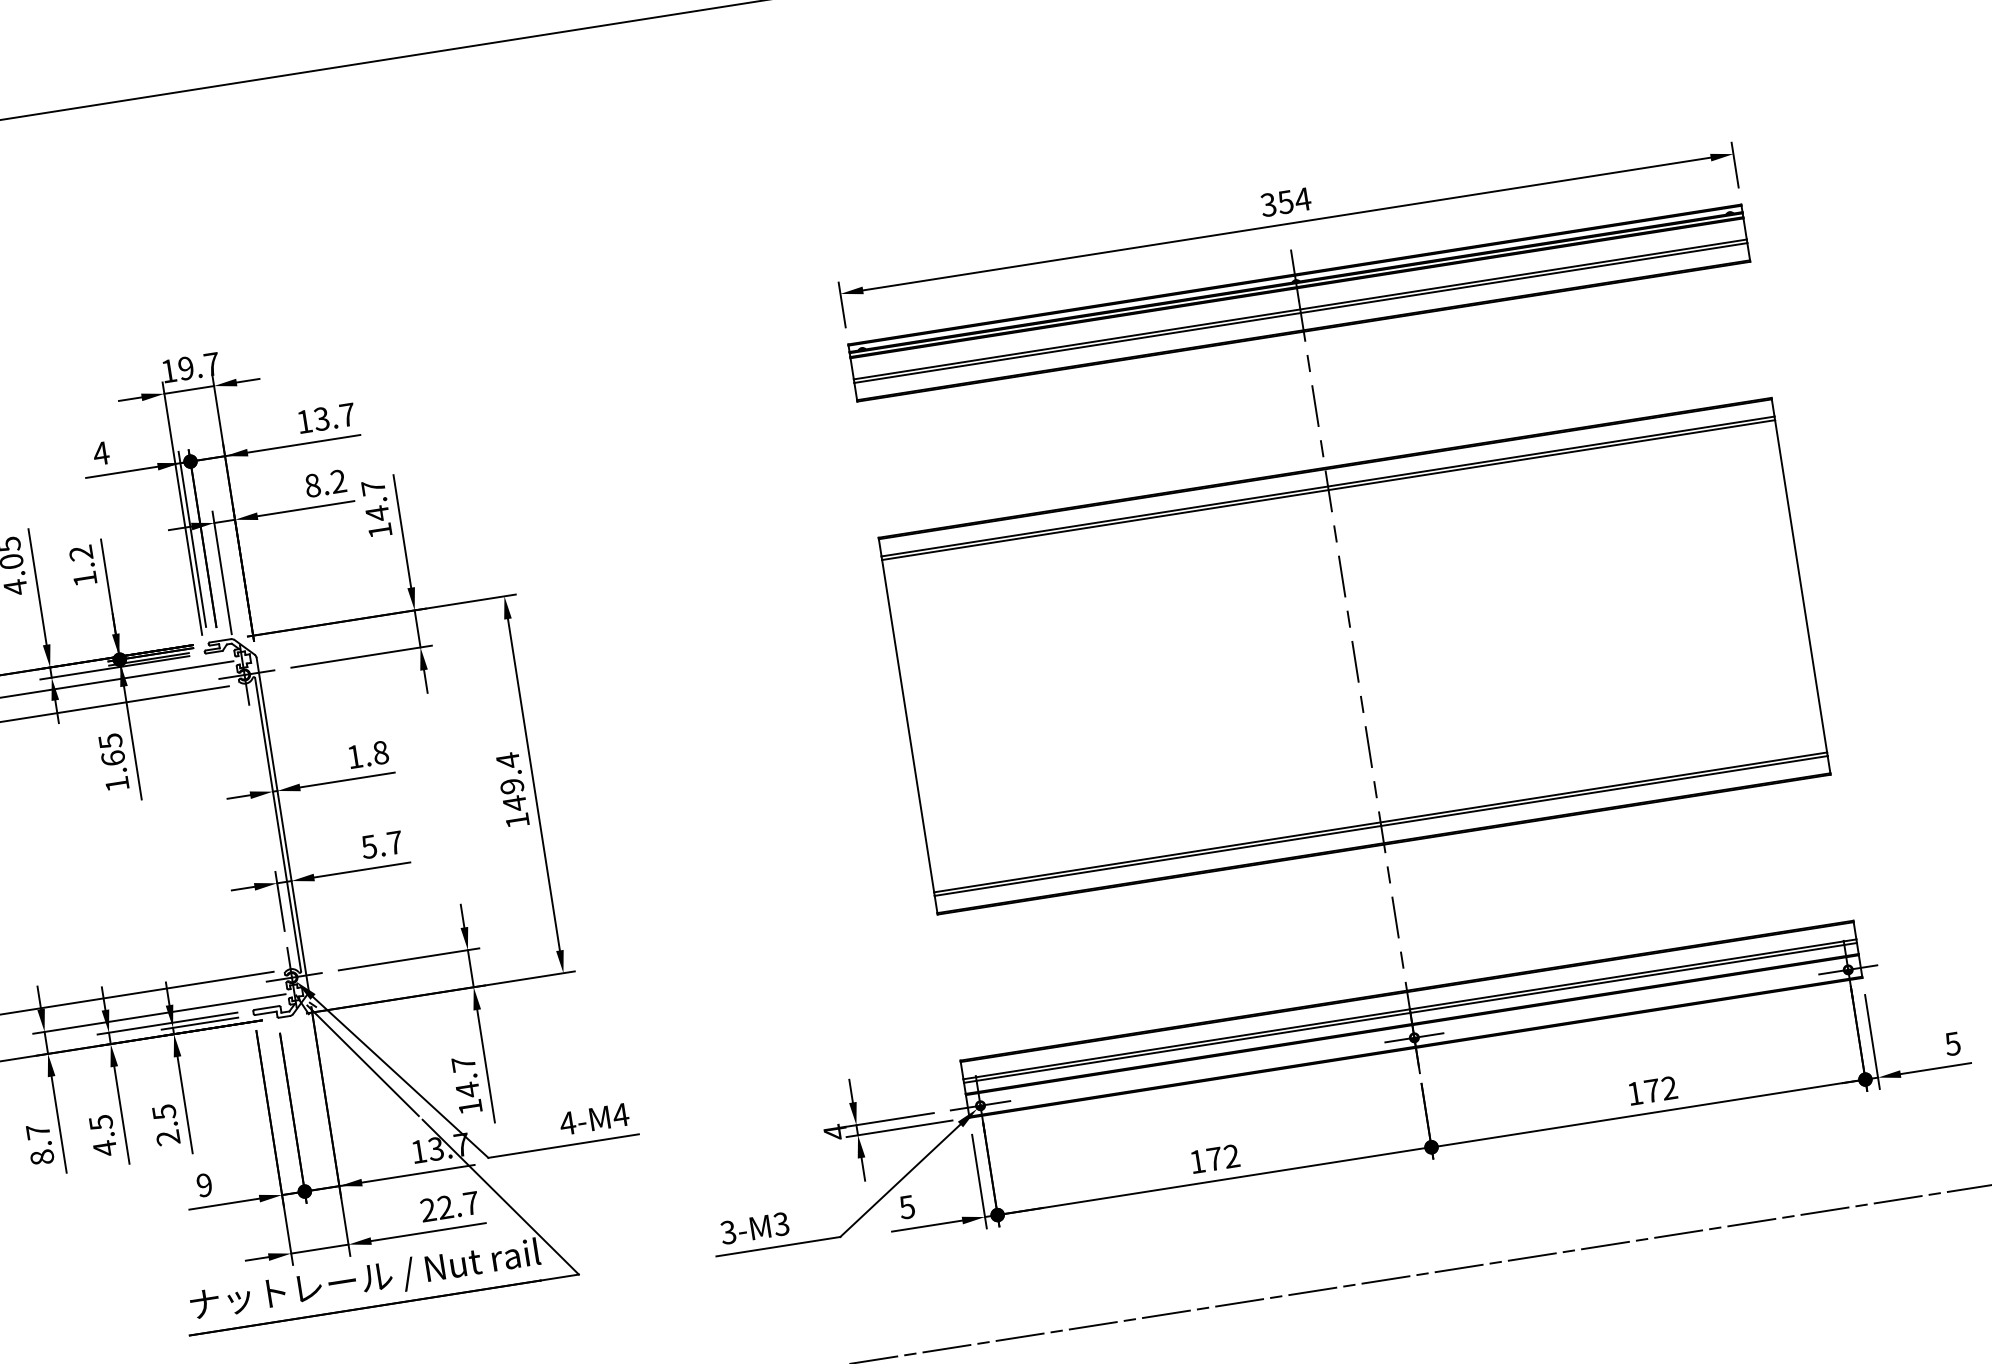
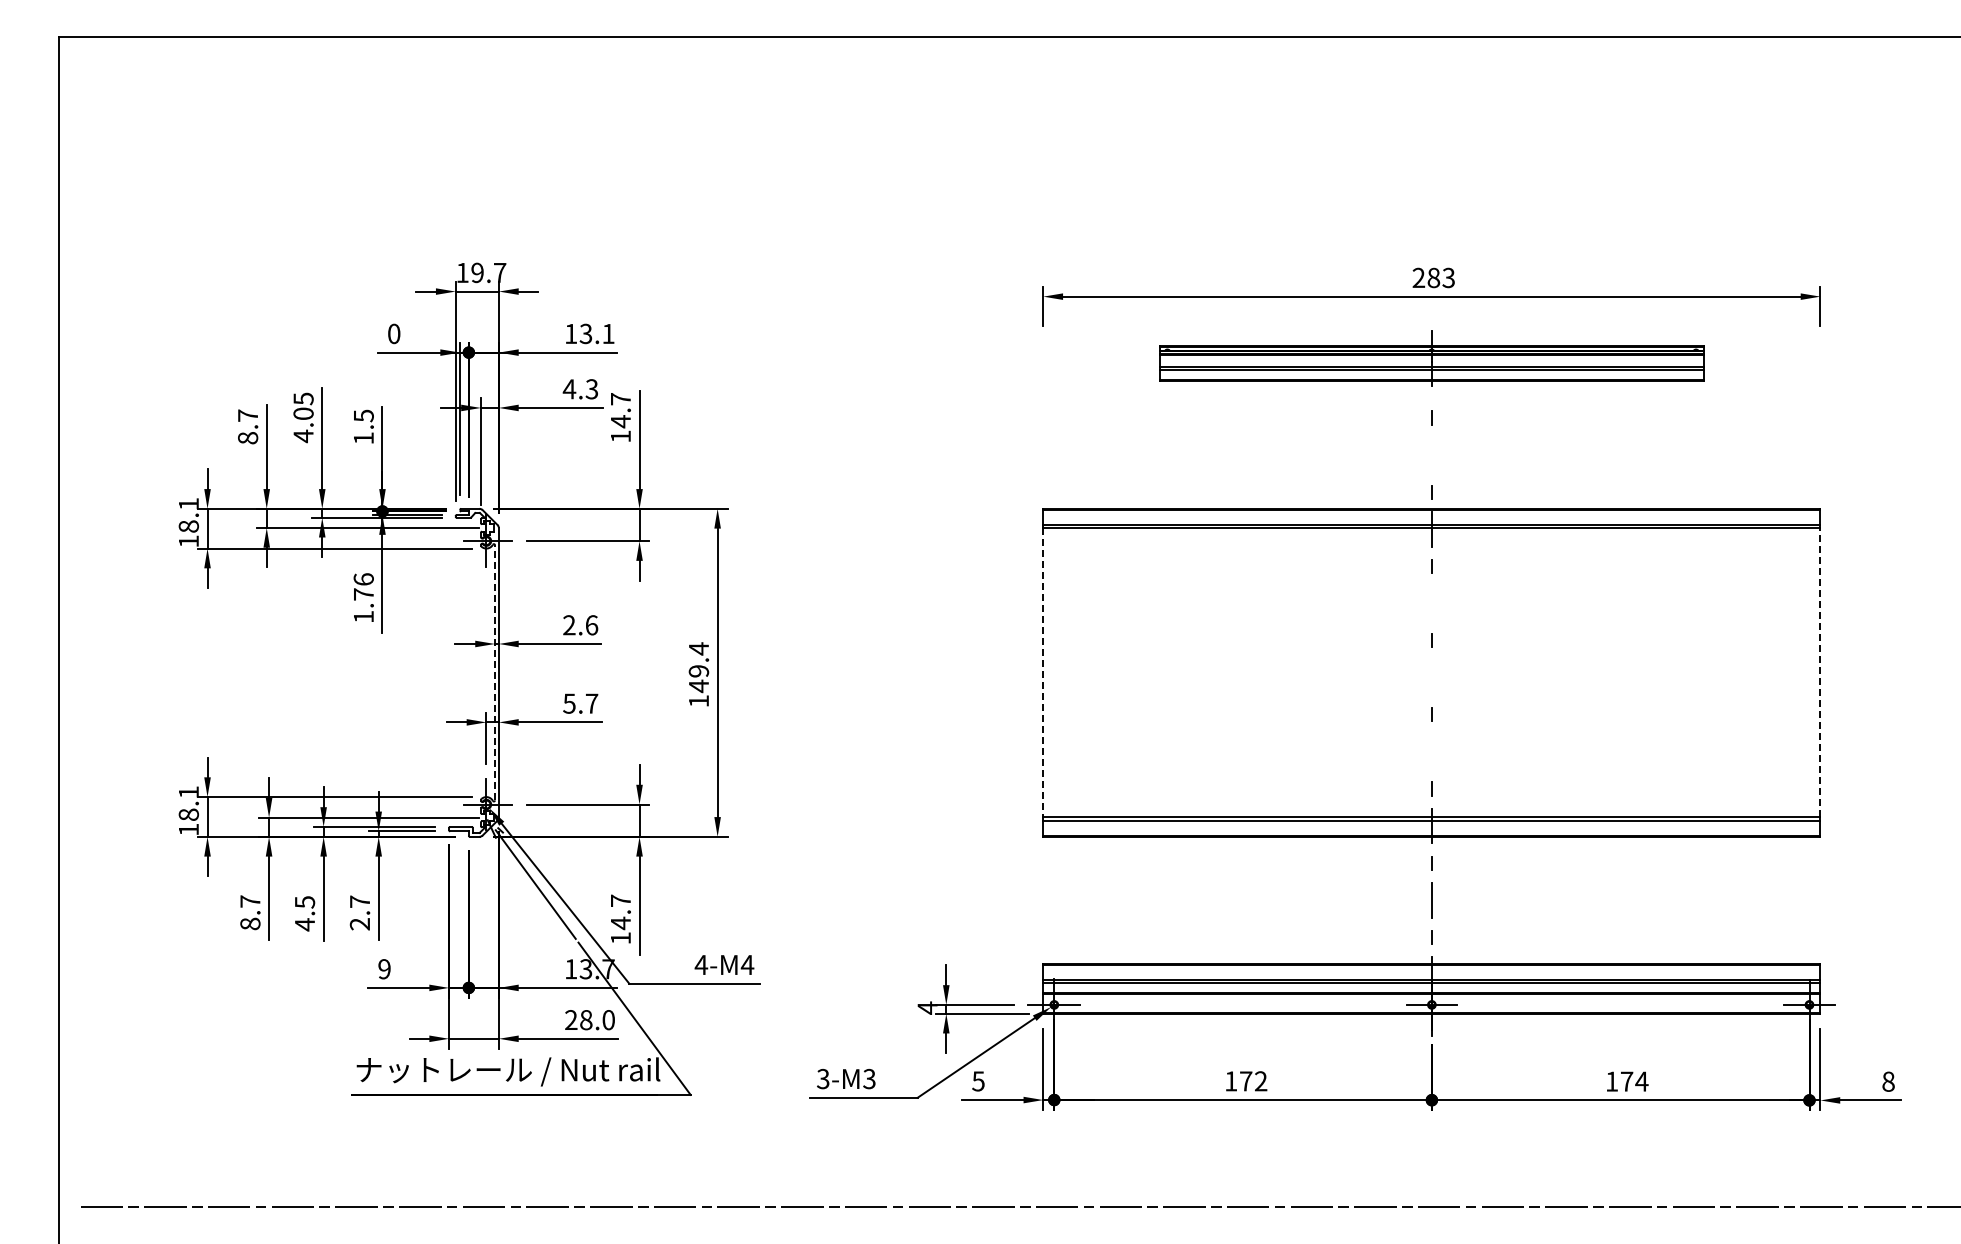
text: (1285, 201) -> (1433, 277), 354 -> 283
part: (1297, 295) -> (1431, 358), size x0.7
line: (1314, 405) -> (1431, 454), removed
text: (347, 414) -> (608, 333), 13.7 -> 13.1
text: (100, 453) -> (393, 333), 4 -> 0
text: (325, 483) -> (580, 389), 8.2 -> 4.3
text: (80, 552) -> (363, 415), 1.2 -> 1.5
line: (1341, 576) -> (1431, 603), removed
line: (1801, 585) -> (1820, 672), solid -> dashed
line: (1355, 661) -> (1431, 677), removed
line: (908, 725) -> (1043, 672), solid -> dashed
line: (1368, 746) -> (1431, 751), removed
text: (111, 749) -> (363, 586), 1.65 -> 1.76
text: (367, 755) -> (580, 625), 1.8 -> 2.6
line: (277, 824) -> (494, 672), solid -> dashed
text: (1952, 1043) -> (1888, 1081), 5 -> 8
text: (1669, 1088) -> (1641, 1081), 172 -> 174
text: (164, 1111) -> (360, 901), 2.5 -> 2.7
text: (458, 1205) -> (597, 1020), 22.7 -> 28.0

